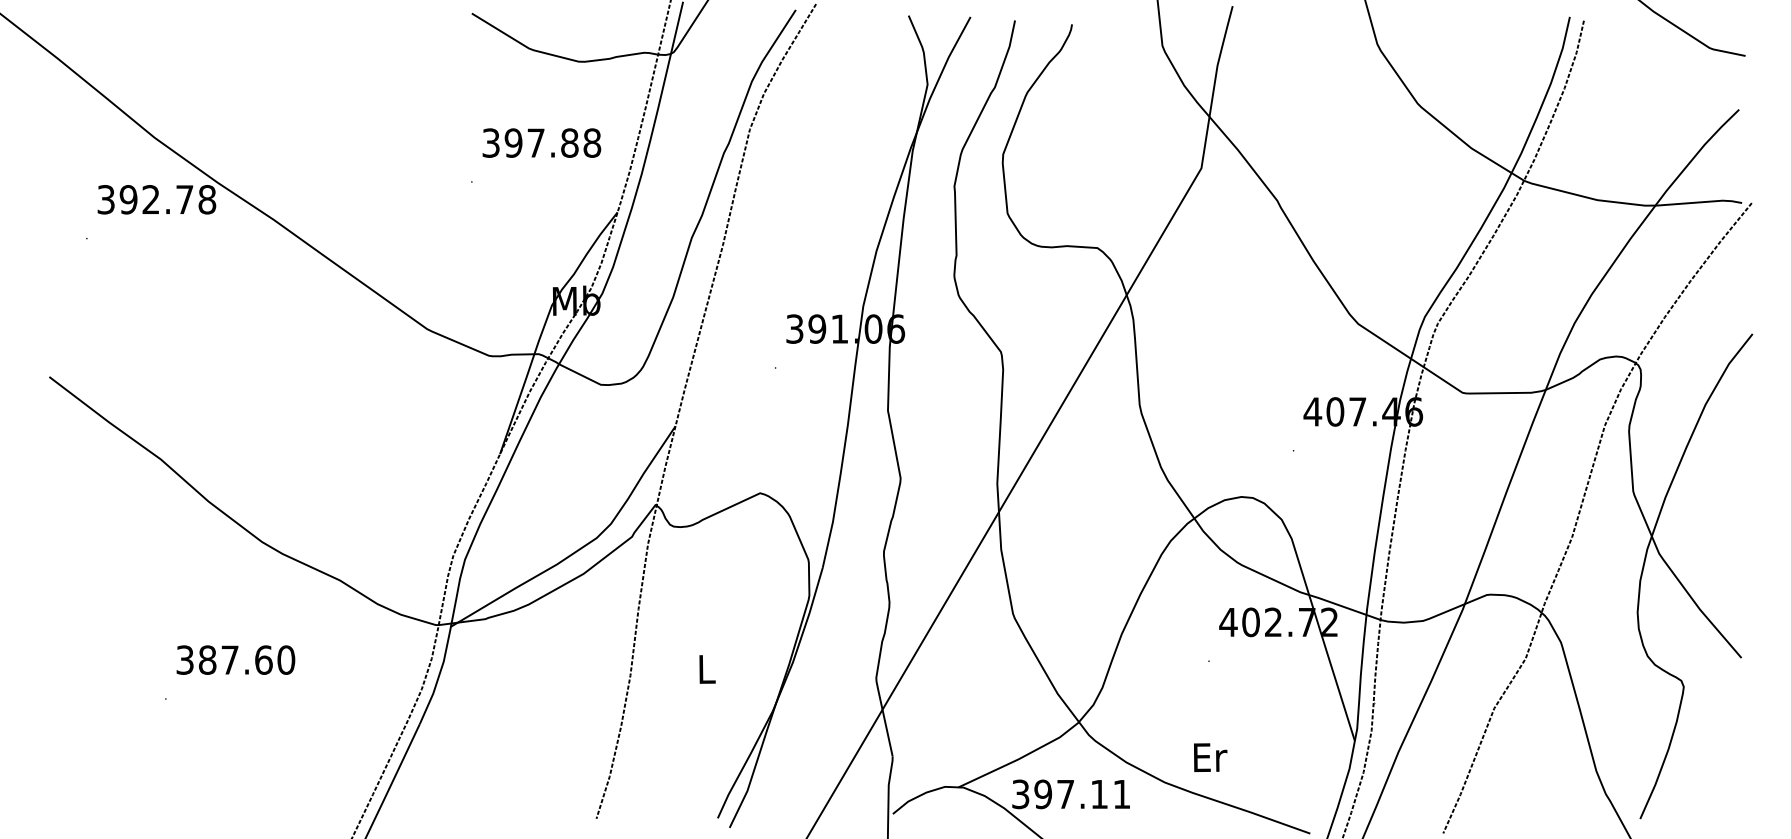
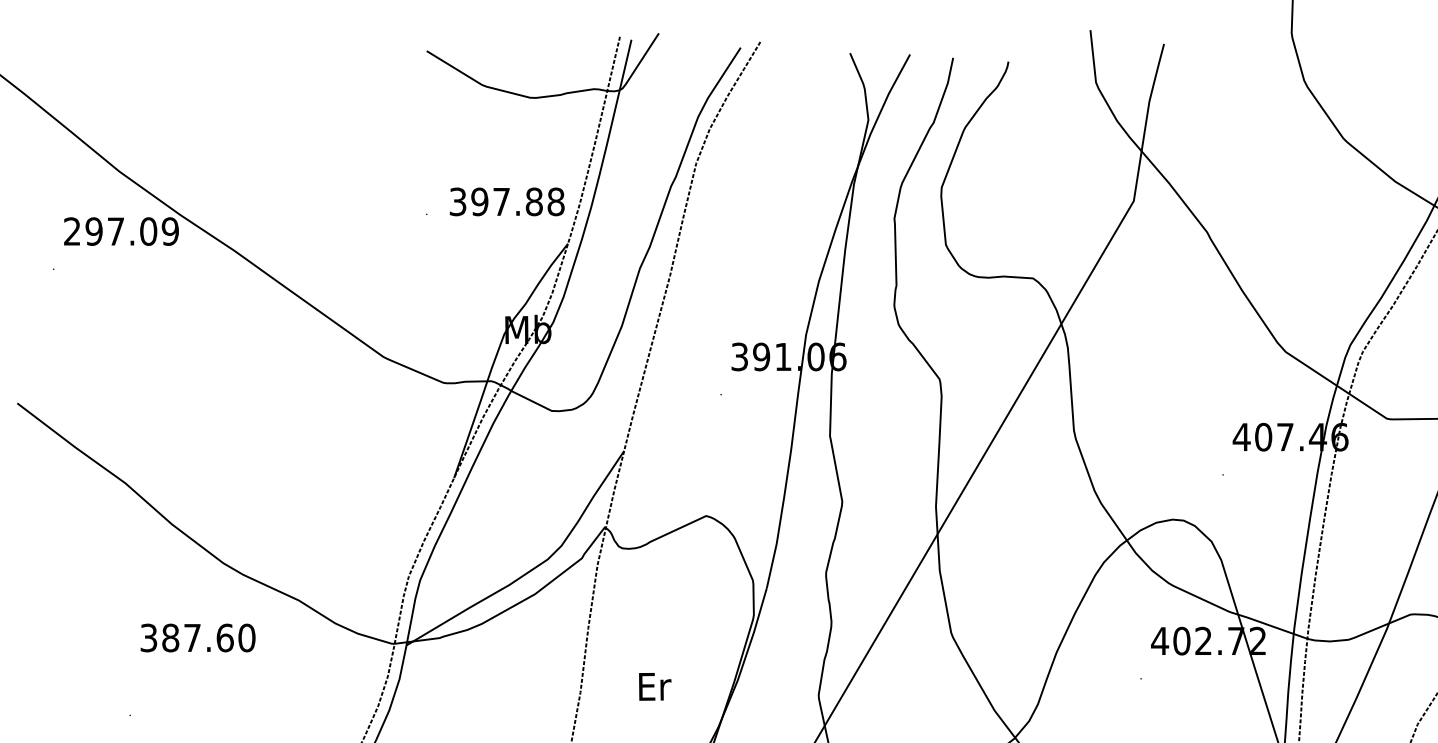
text: (541, 142) -> (506, 201), moved
text: (156, 199) -> (121, 231), 392.78 -> 297.09
text: (235, 659) -> (197, 637), moved
text: (707, 669) -> (655, 686), L -> Er

